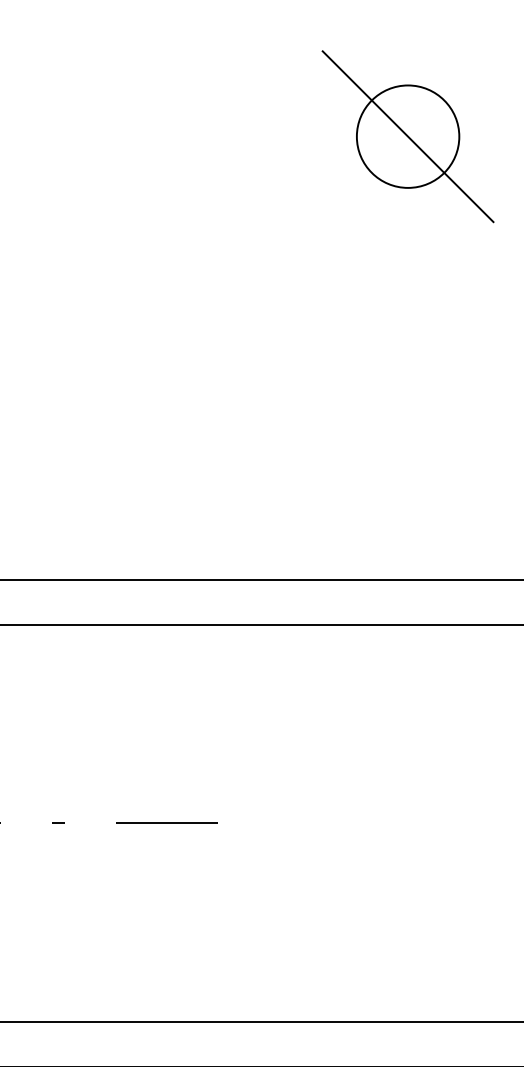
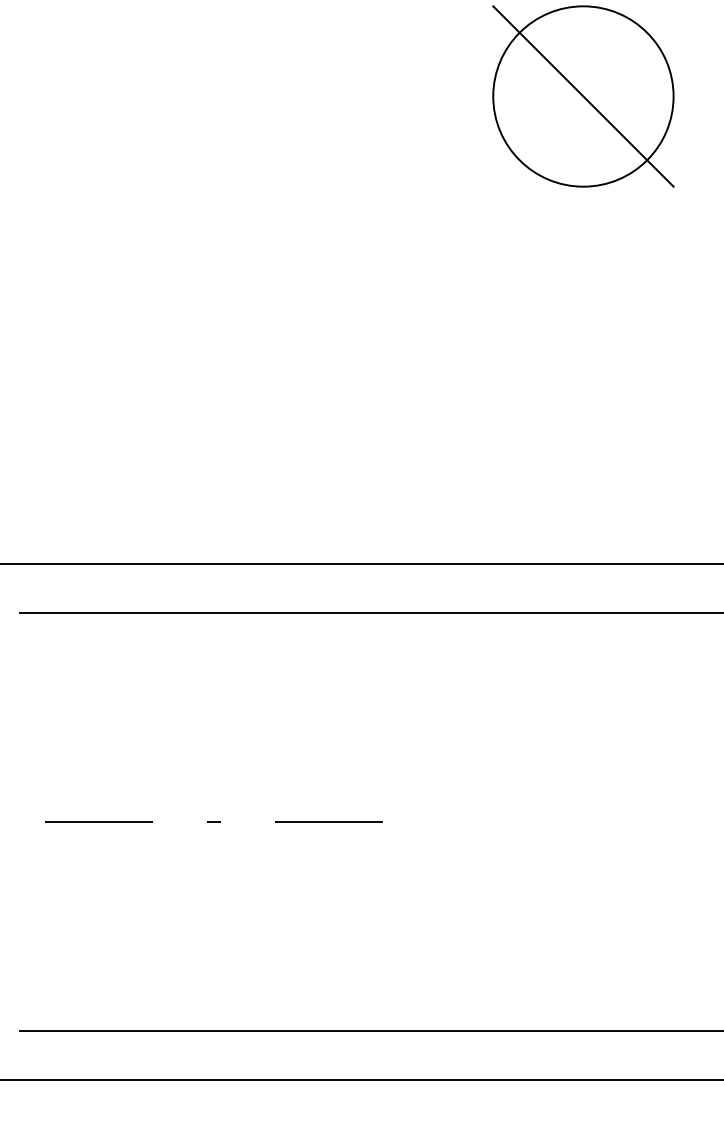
circle: (408, 136) -> (583, 96), size x1.67

